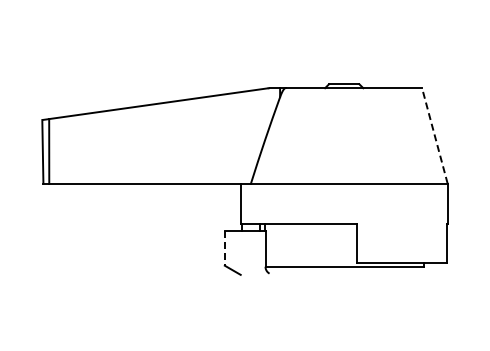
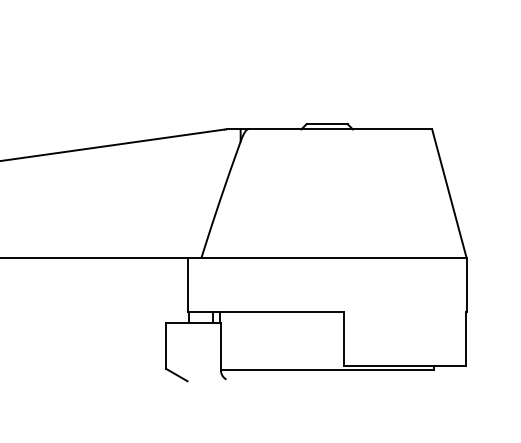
line: (434, 135) -> (448, 193), dashed -> solid
line: (224, 249) -> (165, 346), dashed -> solid

